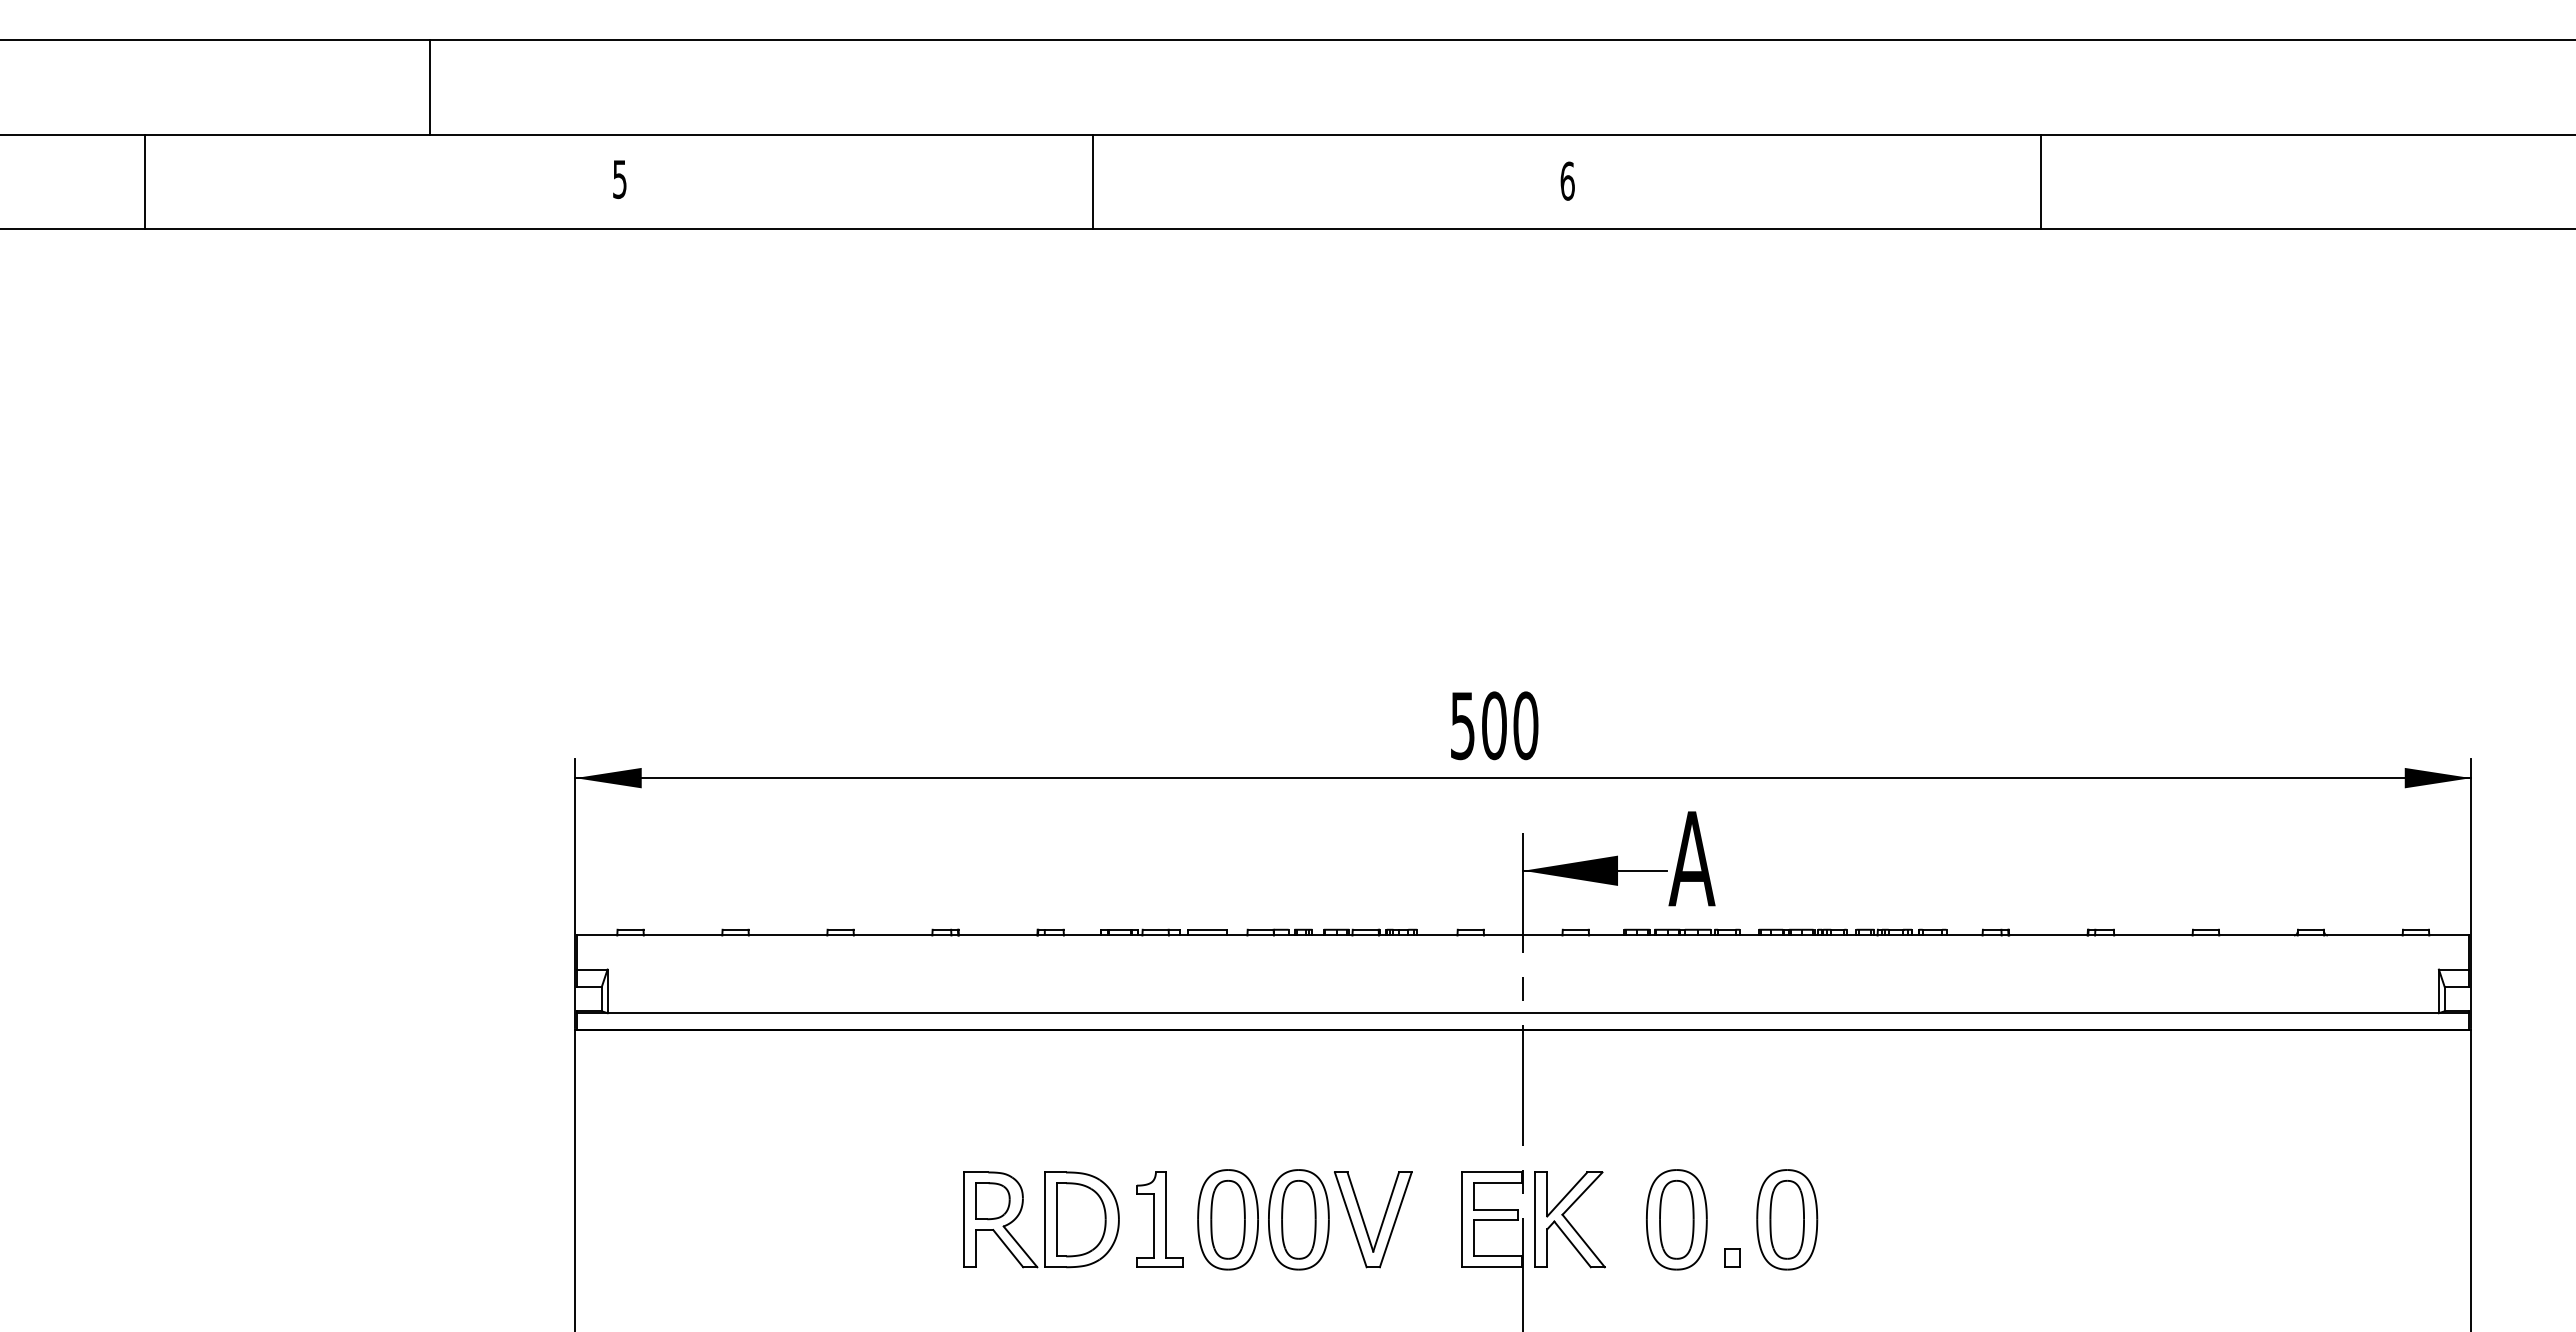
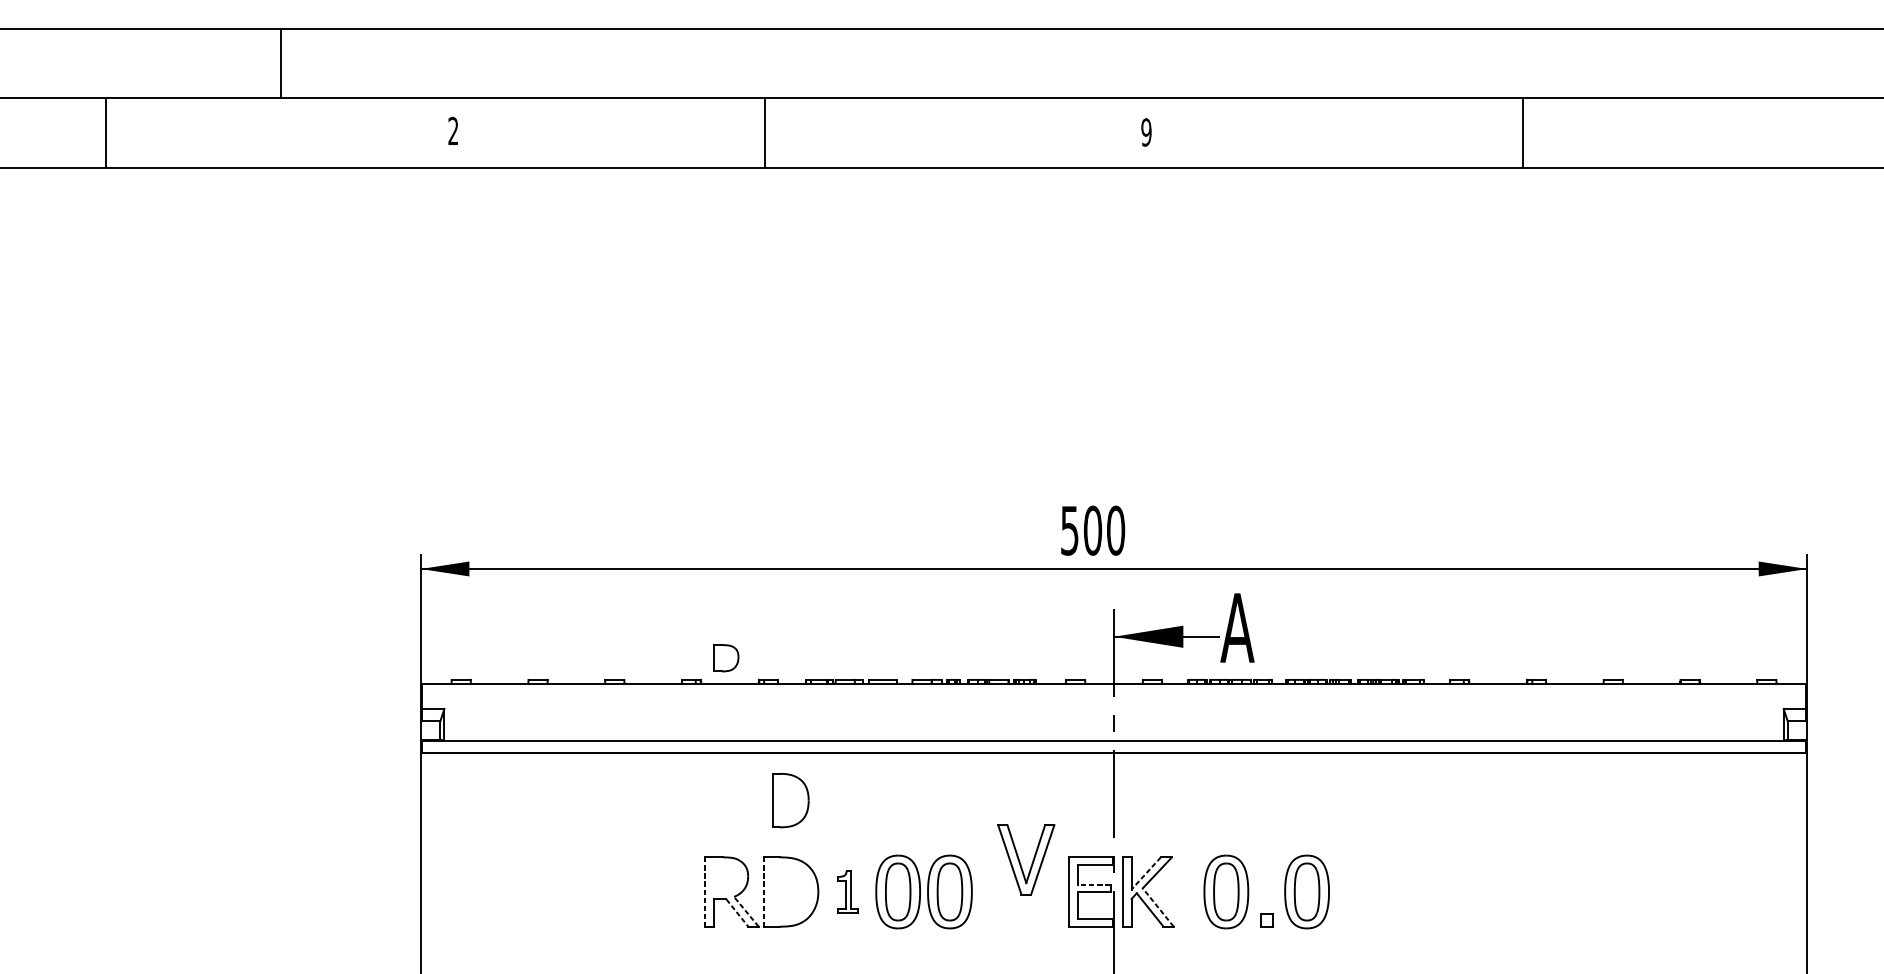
line: (429, 86) -> (280, 63), moved
text: (619, 179) -> (453, 131), 5 -> 2
text: (1567, 180) -> (1146, 131), 6 -> 9
line: (1093, 181) -> (765, 132), moved
line: (2041, 181) -> (1523, 132), moved
line: (1567, 1194) -> (1146, 873), solid -> dashed
part: (992, 1201) -> (725, 658), moved
line: (1495, 1209) -> (1093, 884), solid -> dashed
part: (1081, 1219) -> (790, 800), moved
part: (1159, 1219) -> (848, 891), size x0.6
line: (964, 1220) -> (705, 892), solid -> dashed
line: (1044, 1220) -> (763, 892), solid -> dashed
part: (1381, 1222) -> (1032, 861), moved
line: (1583, 1241) -> (1158, 907), solid -> dashed
line: (1020, 1246) -> (746, 911), solid -> dashed
line: (1008, 1248) -> (737, 912), solid -> dashed

